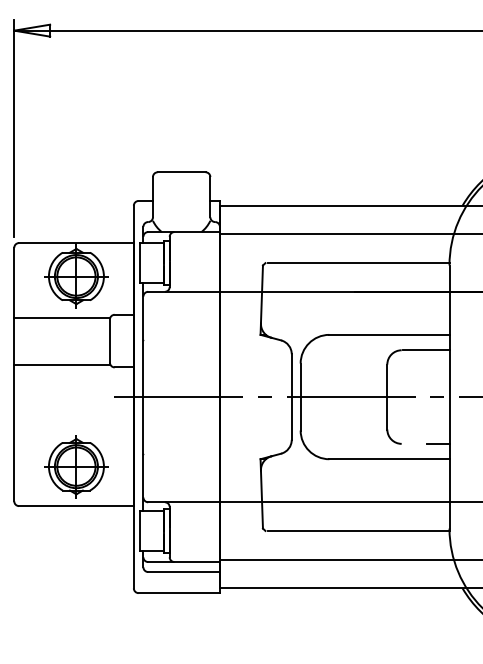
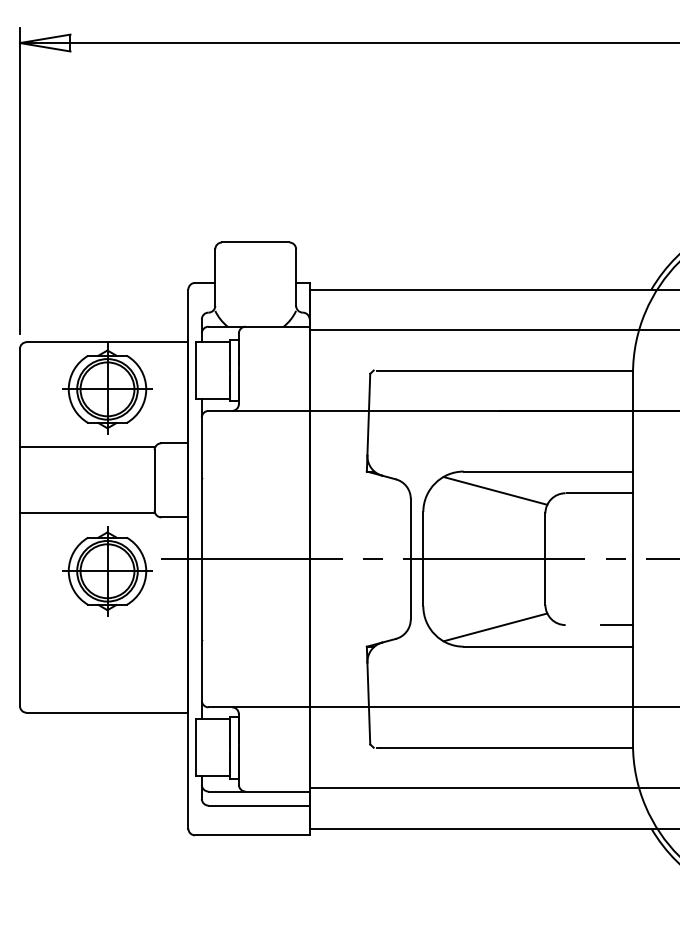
line: (351, 348) -> (494, 490), added
line: (351, 445) -> (494, 627), added
part: (76, 466) -> (107, 571), moved

